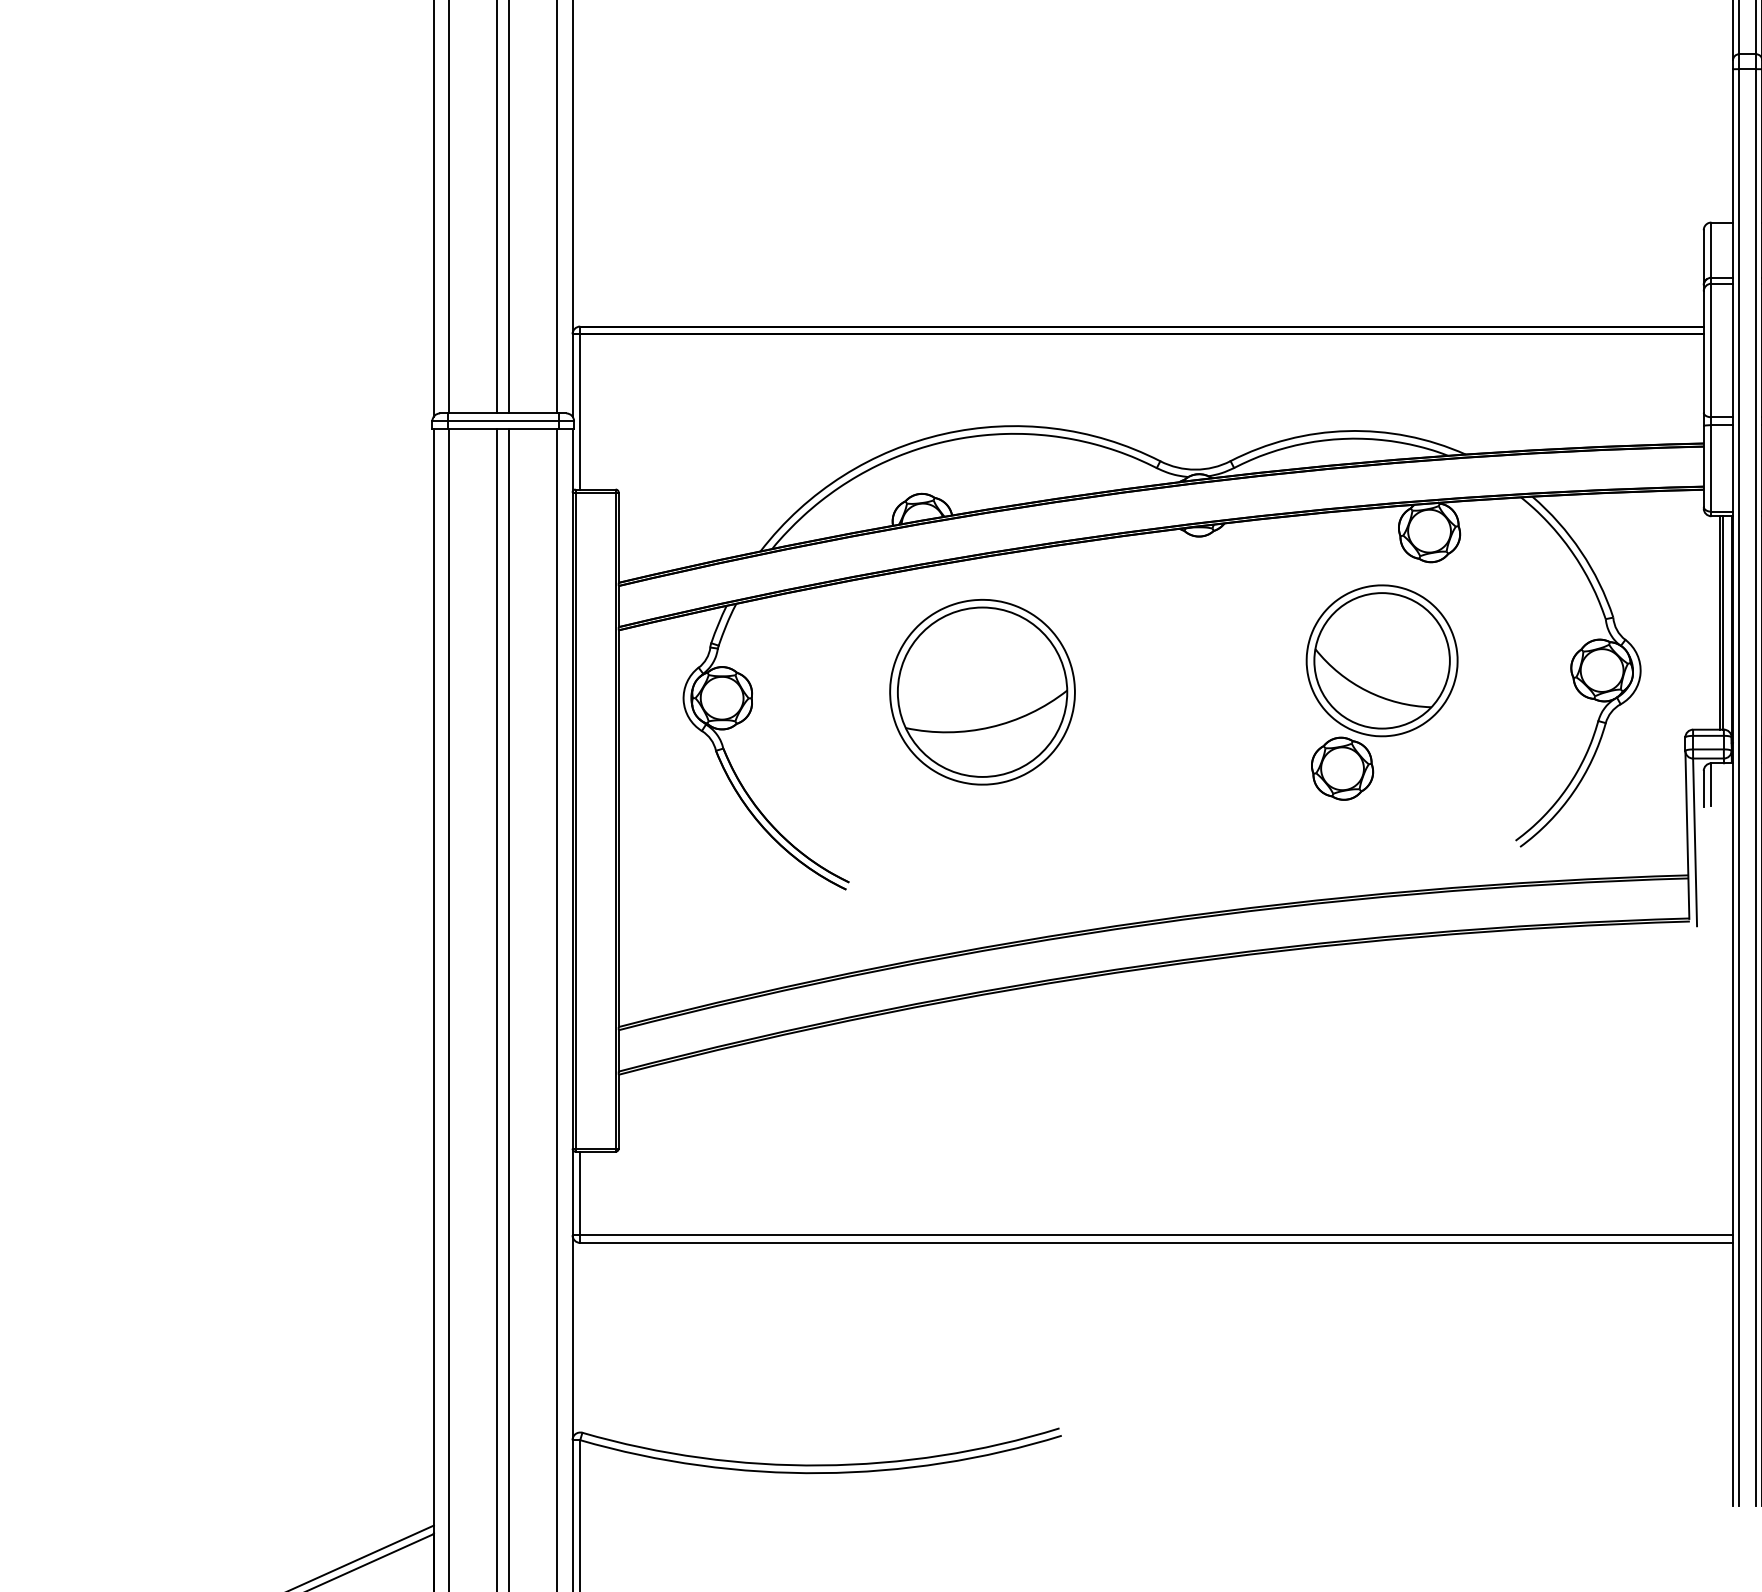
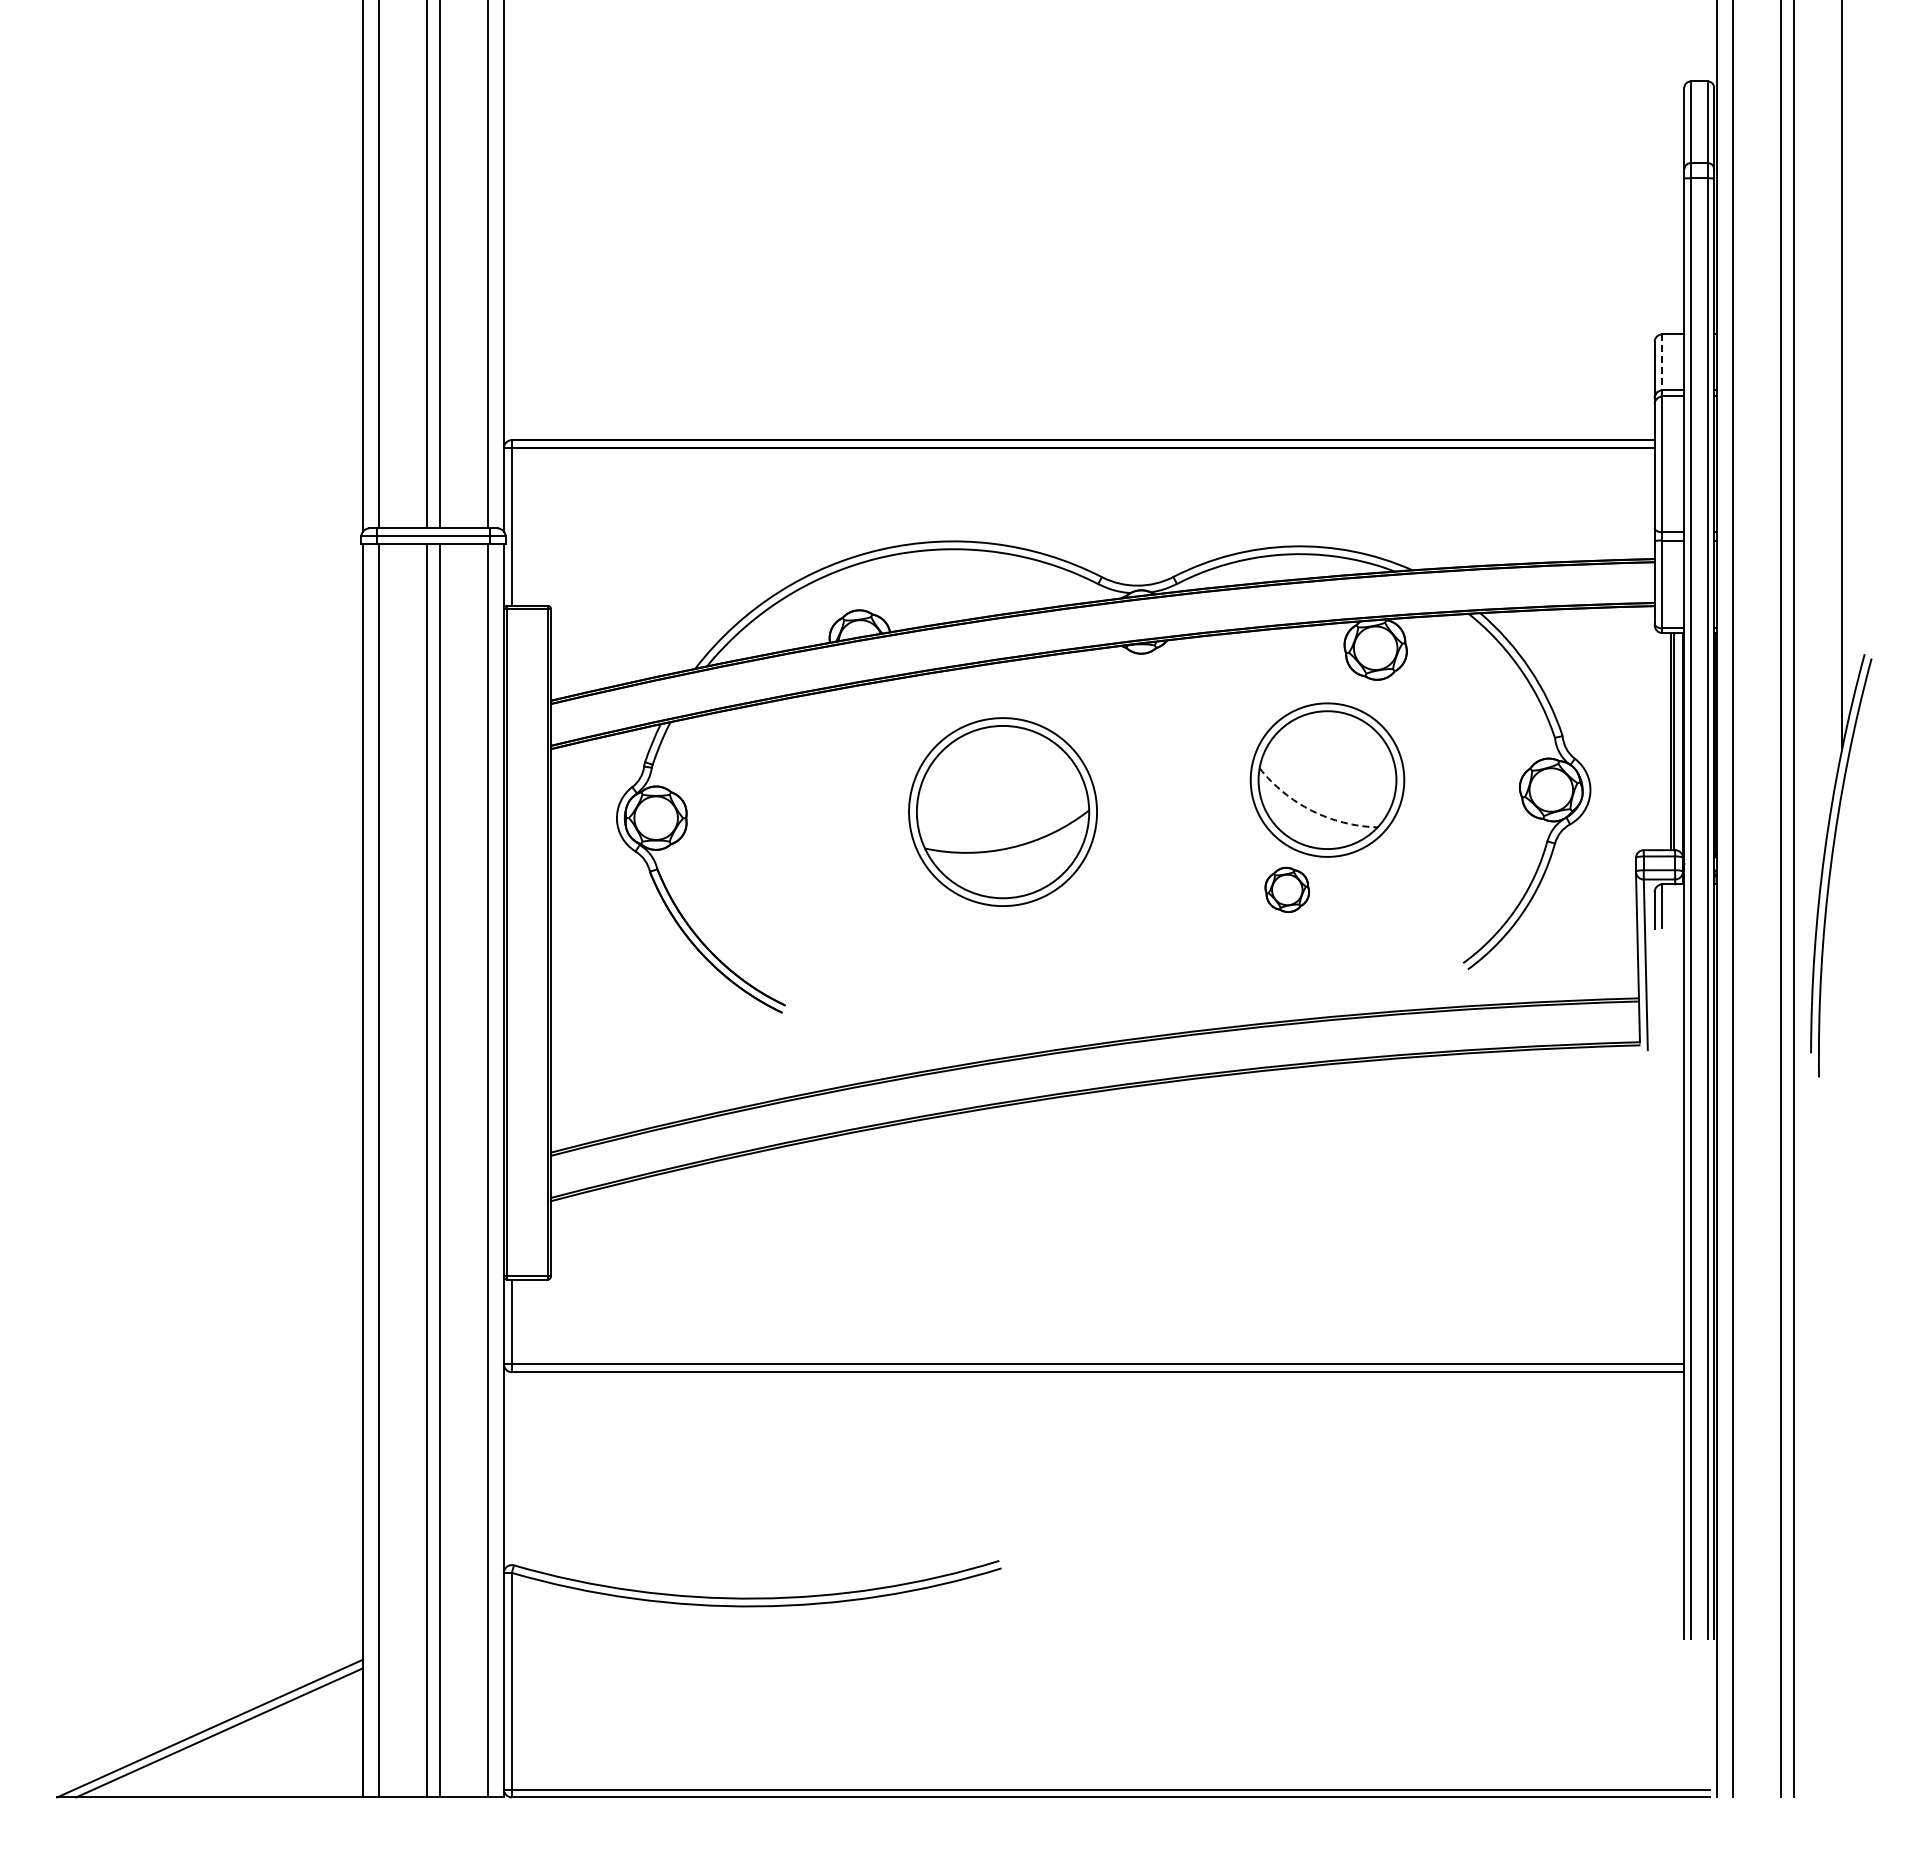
line: (1711, 250) -> (1662, 362), solid -> dashed
arc: (1367, 690) -> (1312, 810), solid -> dashed
part: (982, 691) -> (1002, 811), moved
part: (1342, 768) -> (1287, 889), size x0.7

